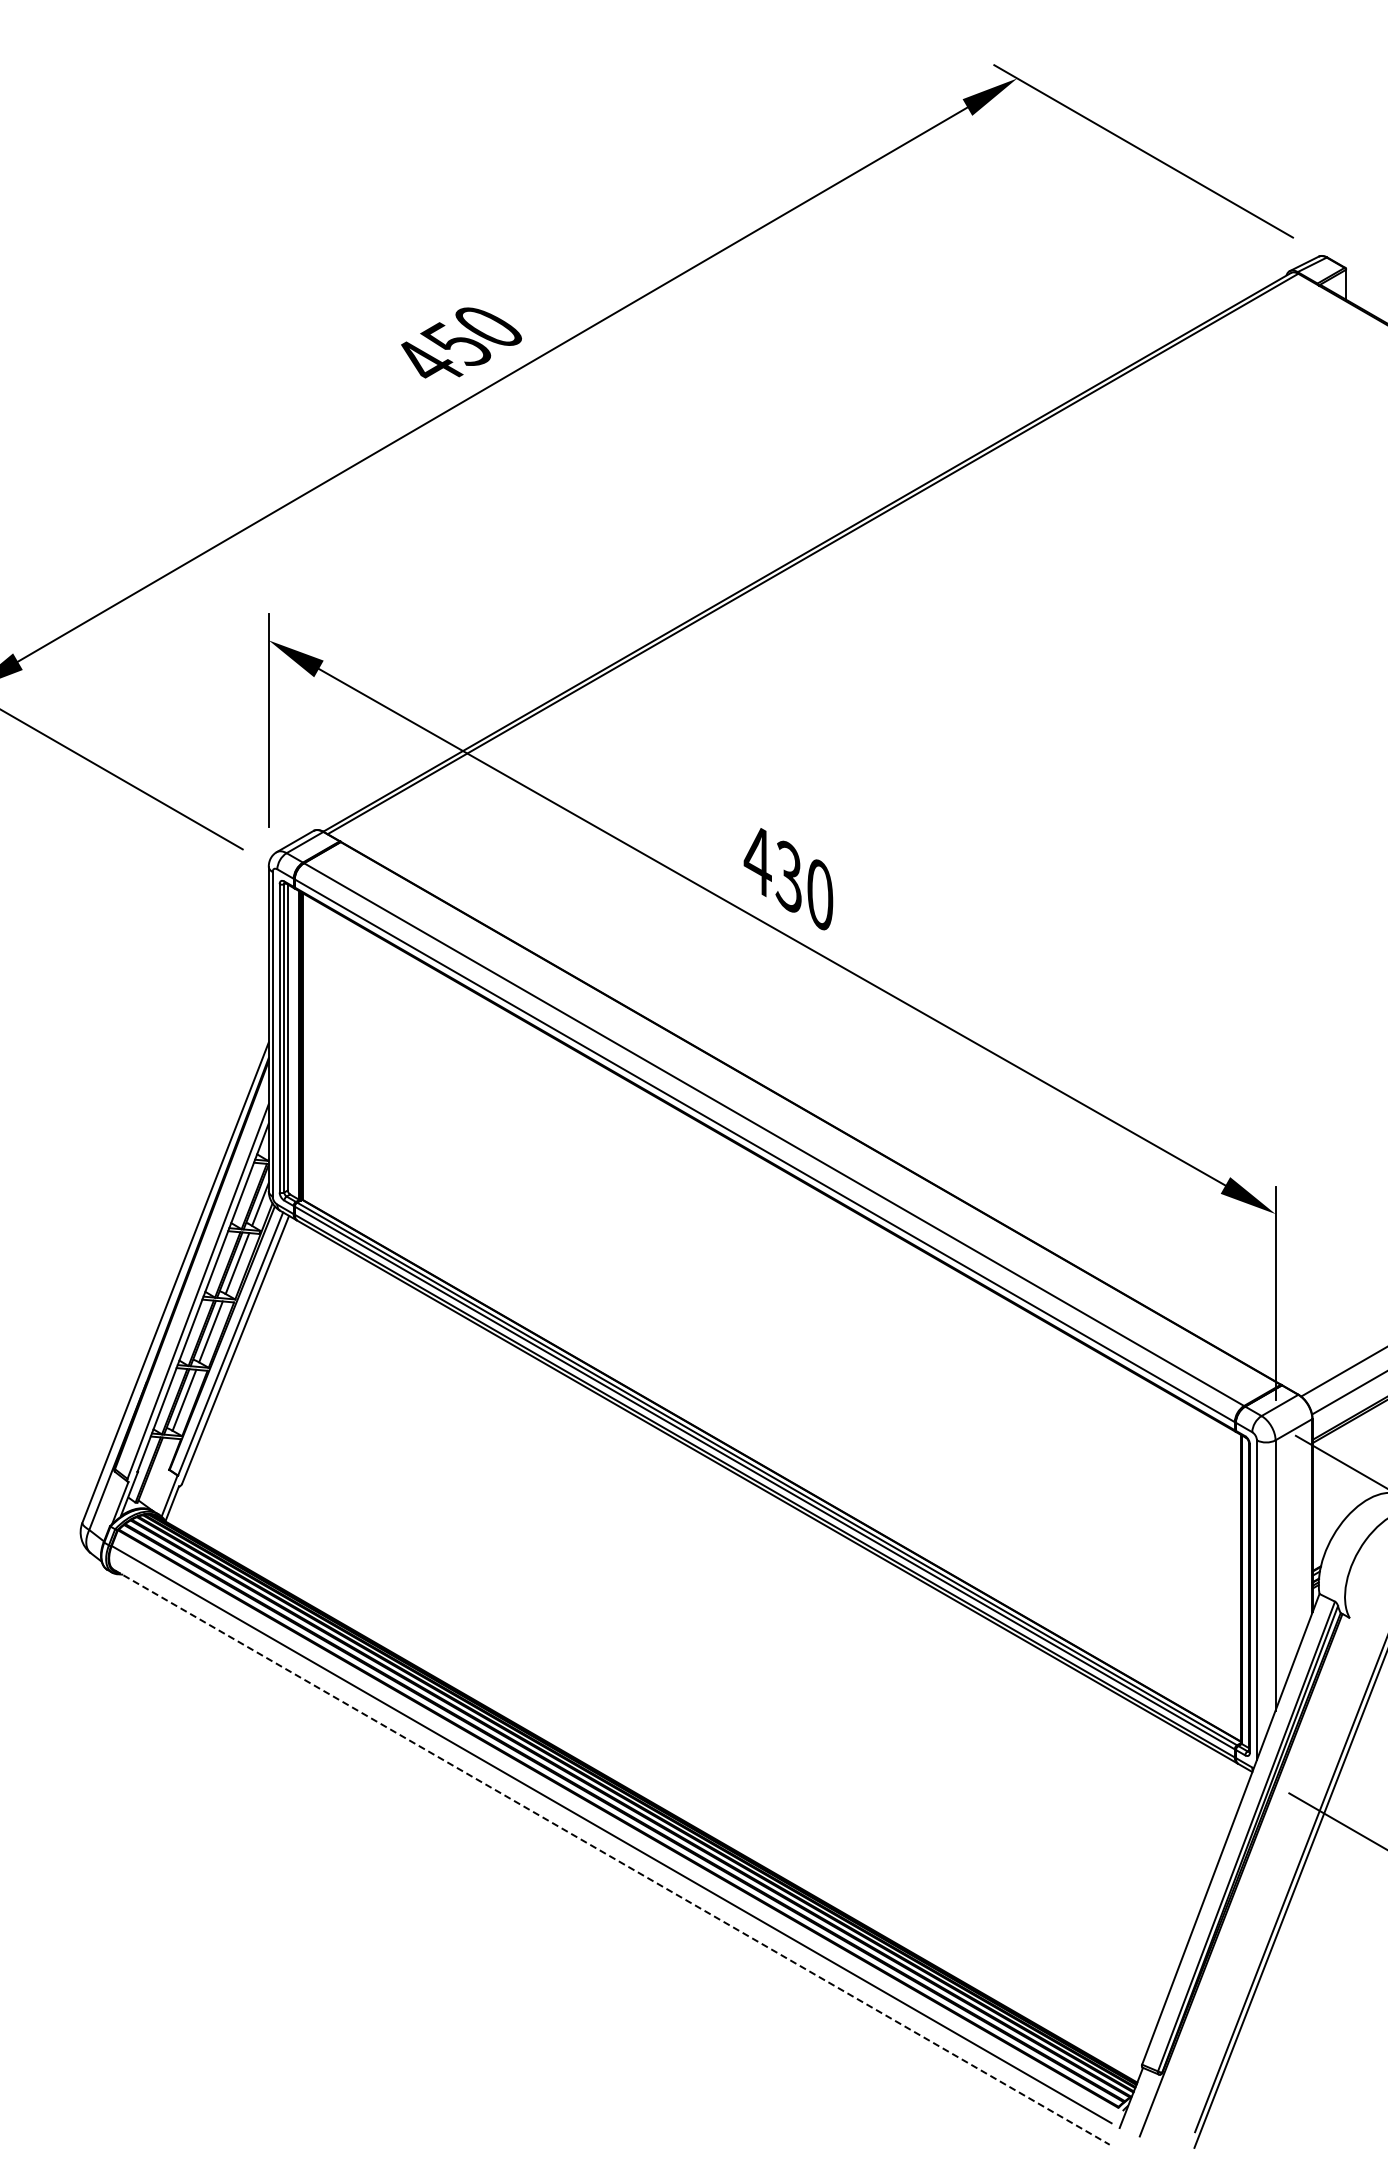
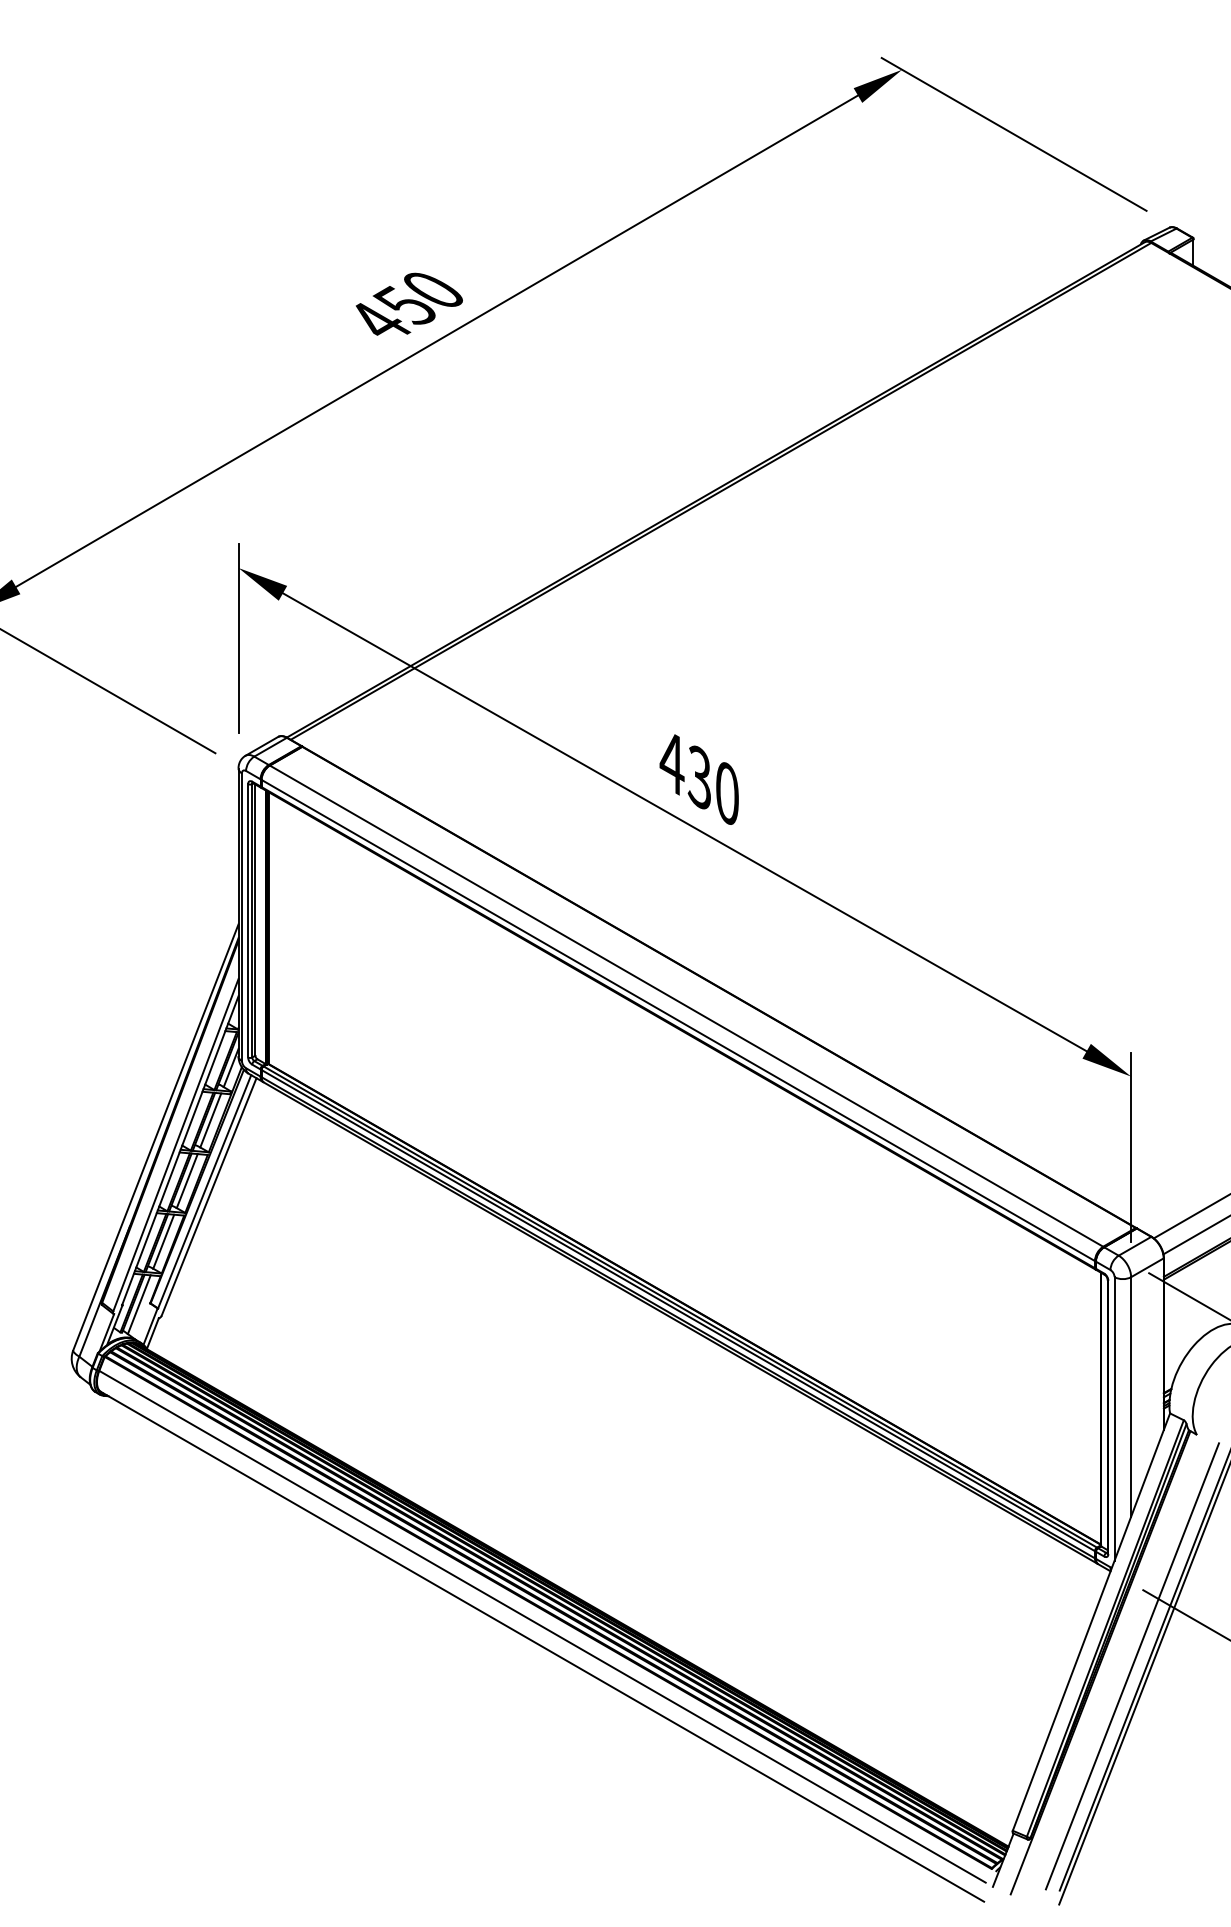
line: (156, 1471) -> (138, 1304), added
line: (611, 1857) -> (542, 1647), dashed -> solid
line: (1276, 1878) -> (1131, 1665), added

